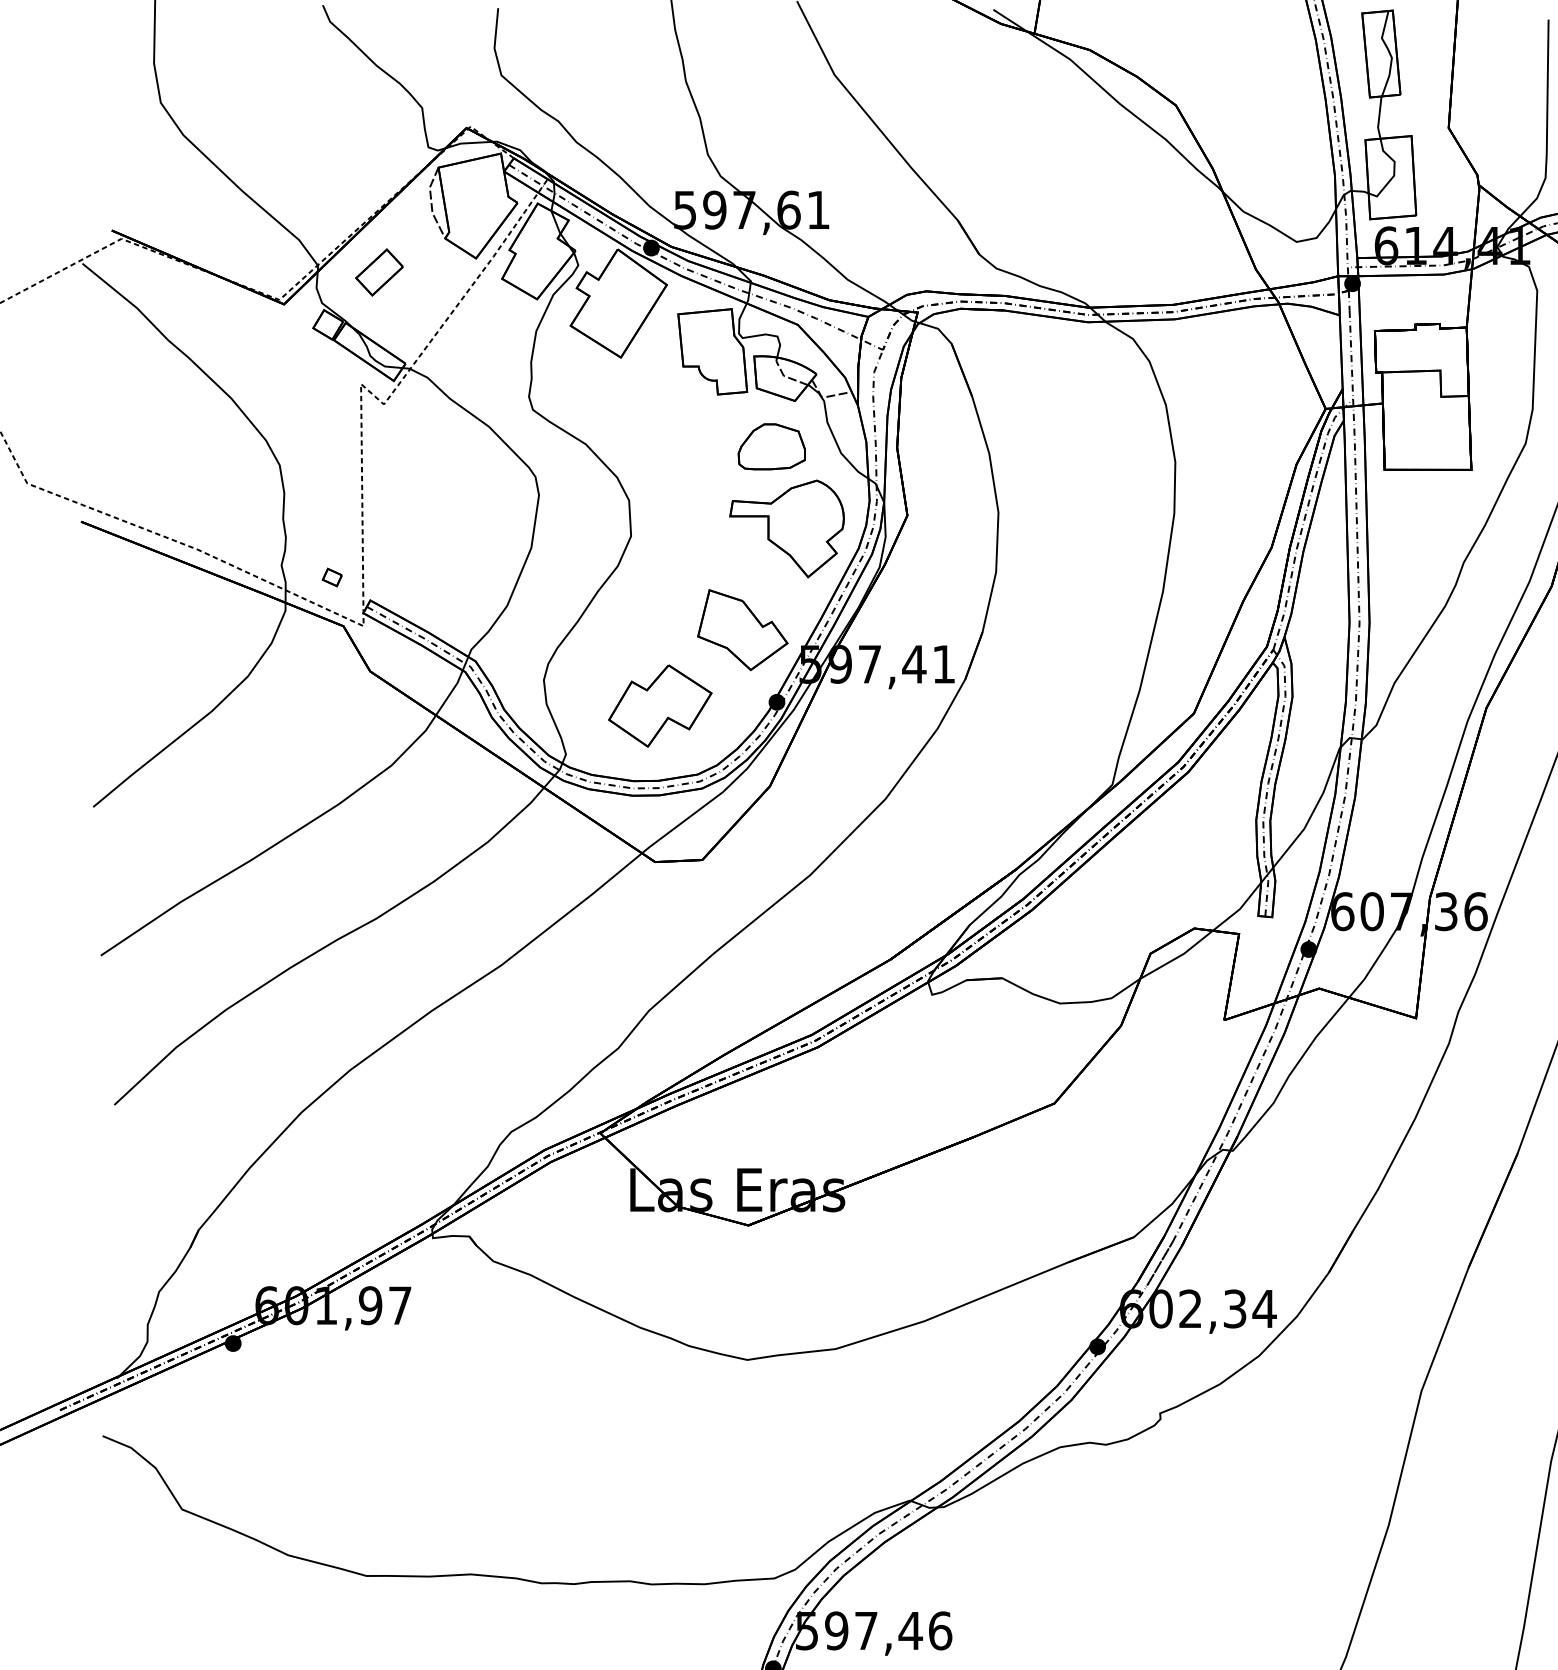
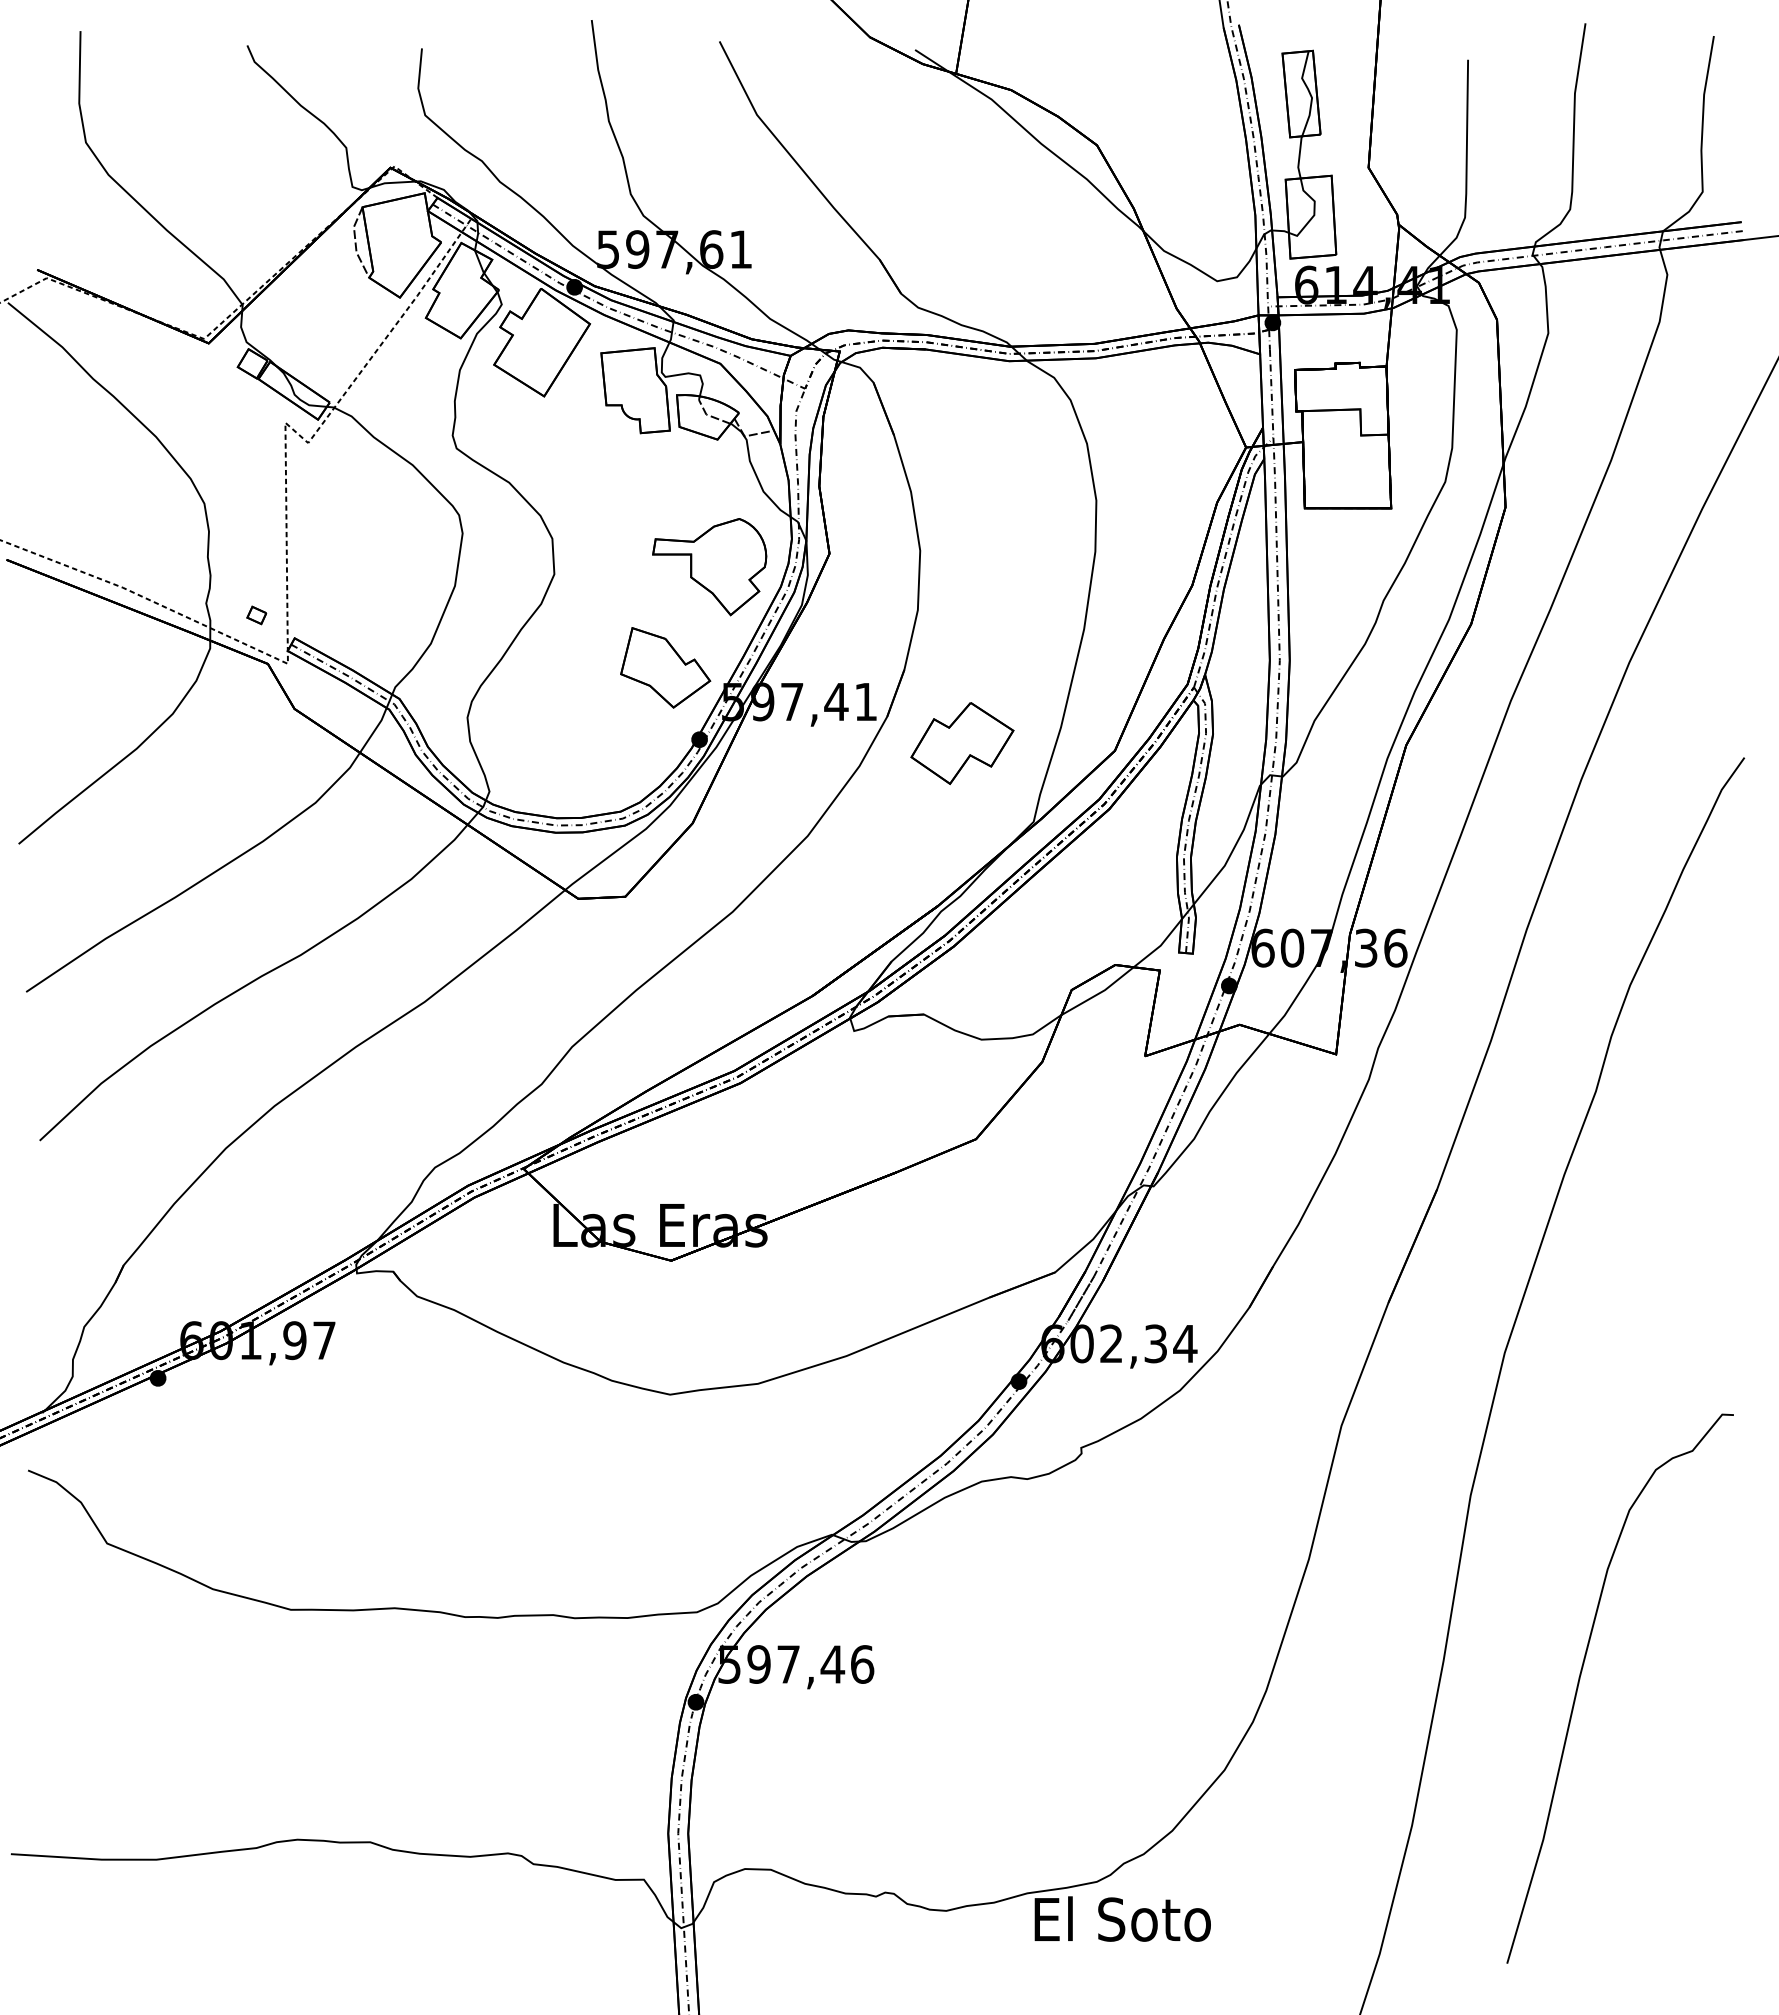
part: (379, 272) -> (303, 311), removed
part: (771, 447) -> (694, 485), removed
part: (660, 706) -> (962, 743), moved

